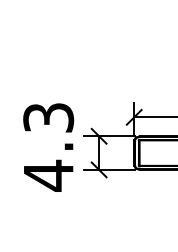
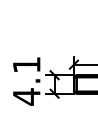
text: (48, 116) -> (26, 64), 4.3 -> 4.1

